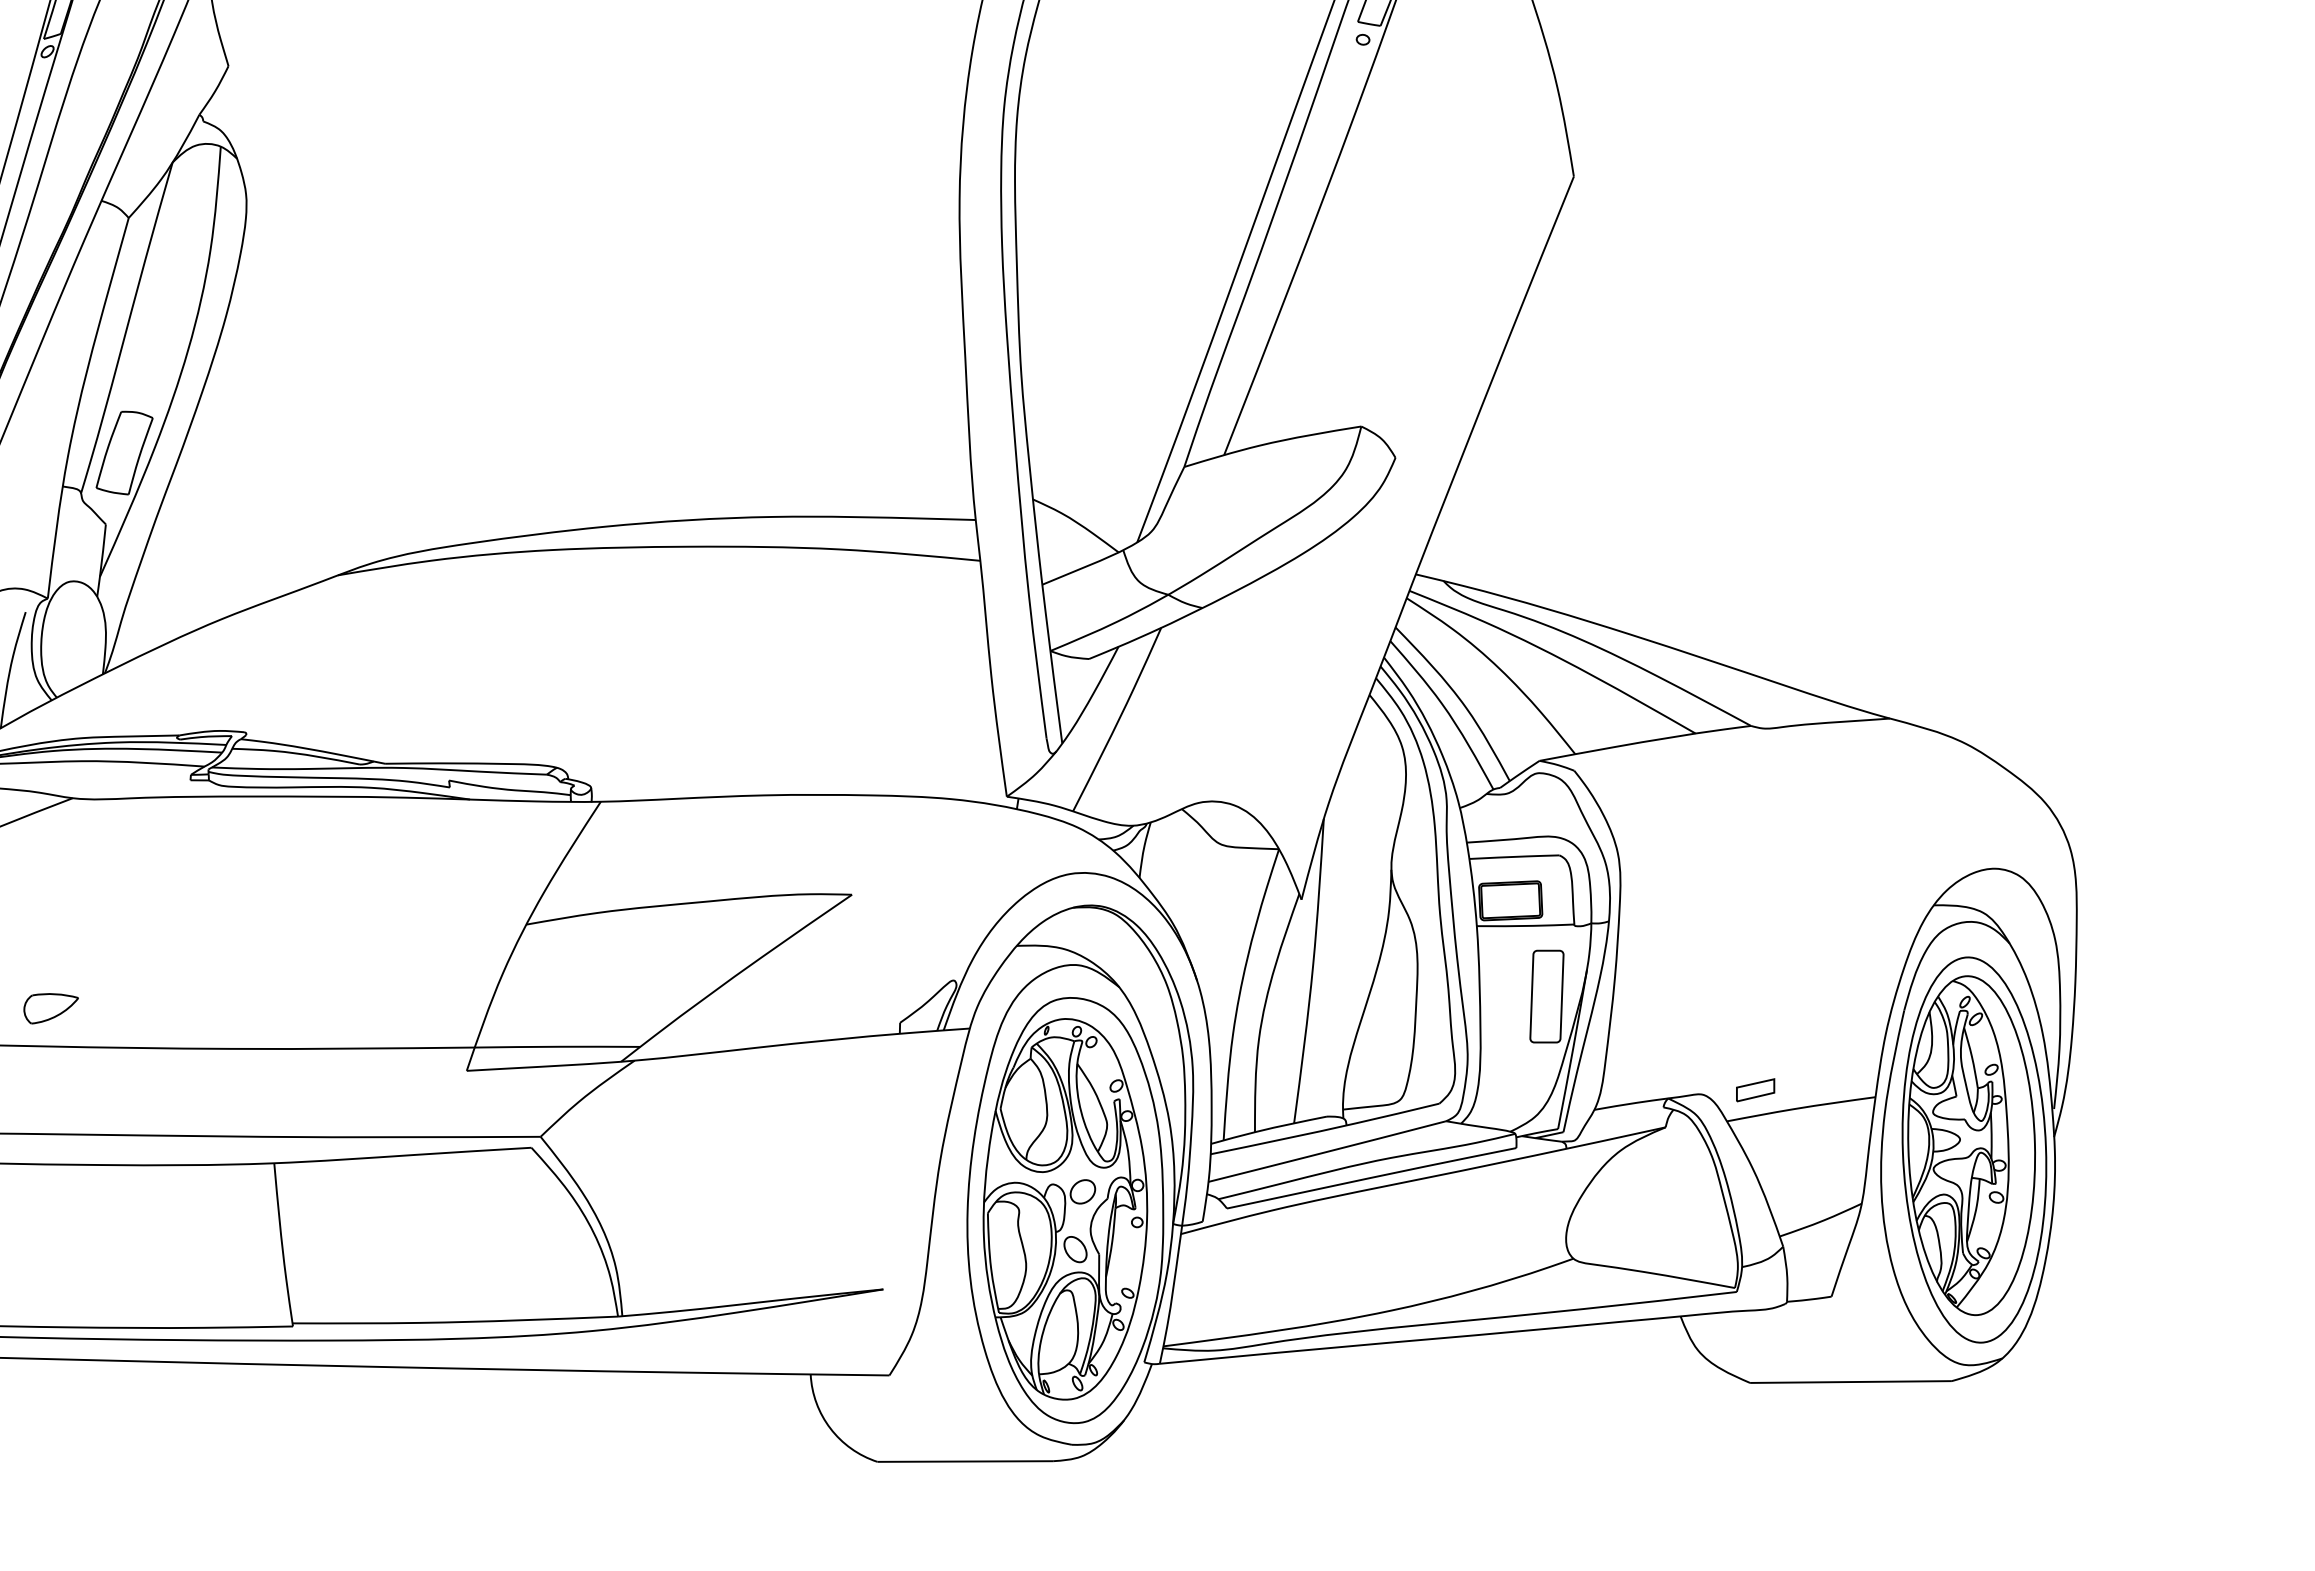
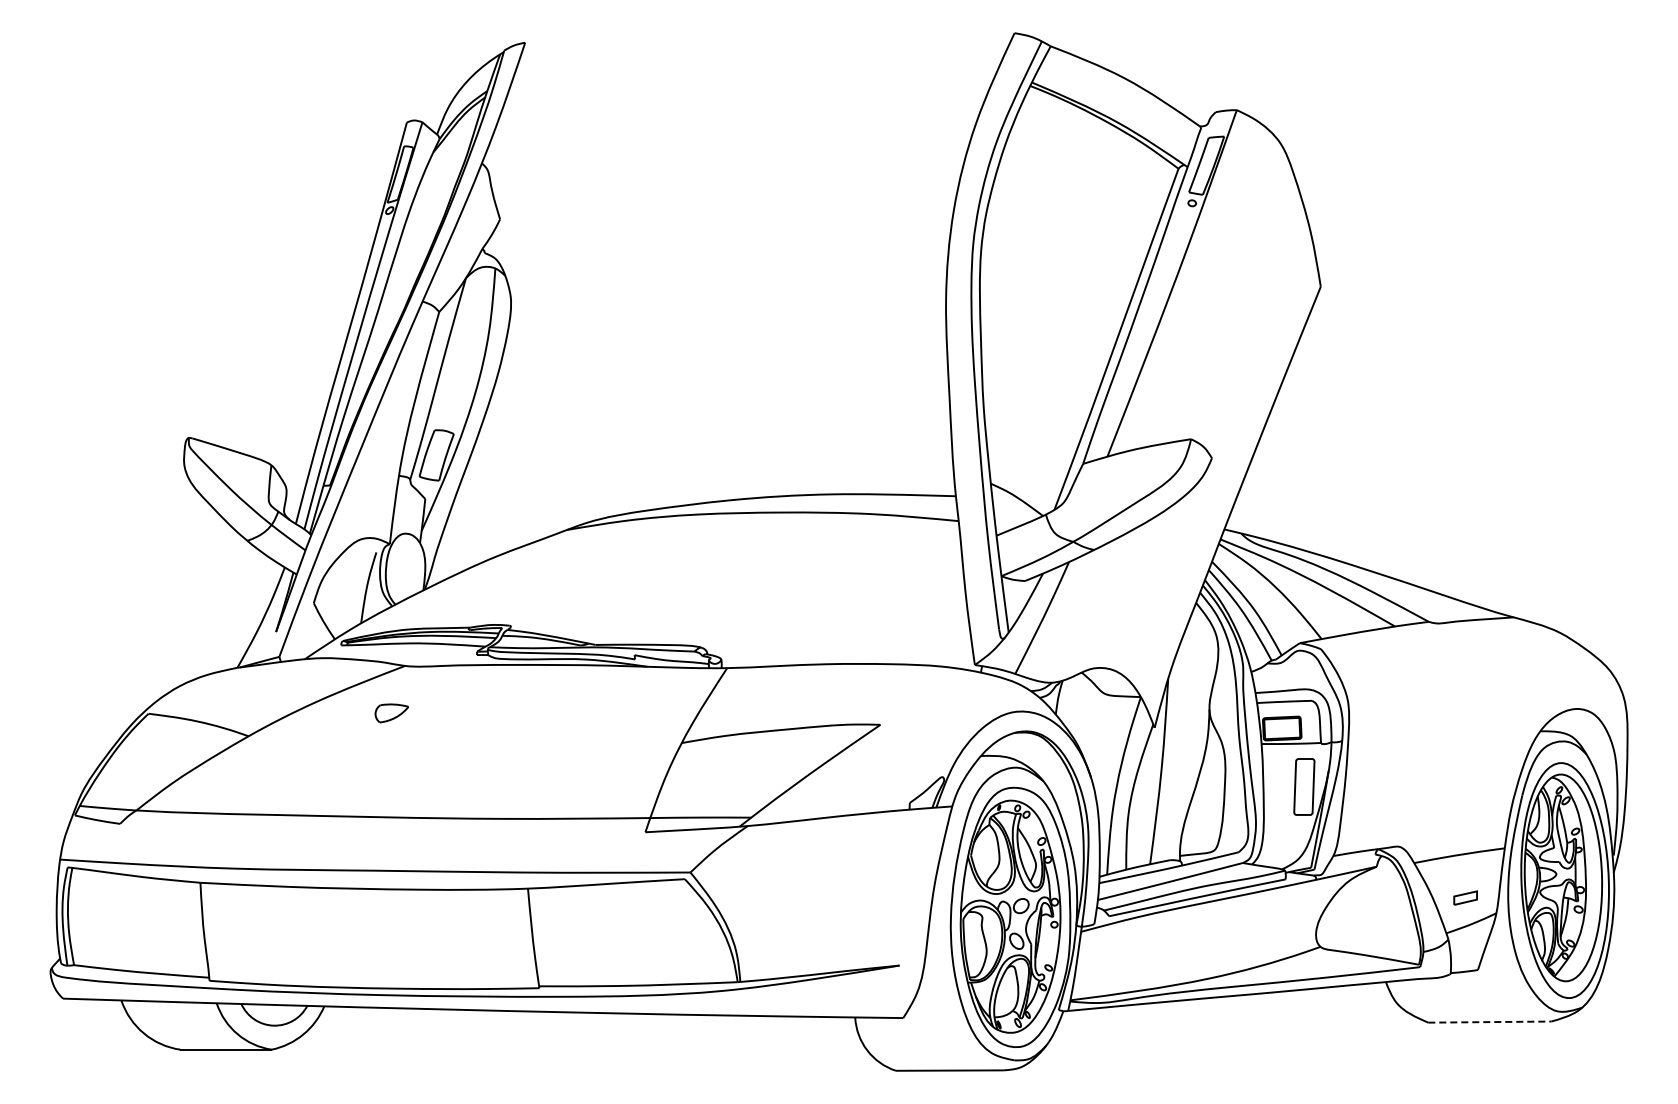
part: (50, 1008) -> (391, 713), moved
part: (1755, 1089) -> (1465, 897), moved
line: (1850, 1382) -> (1489, 1022), solid -> dashed

